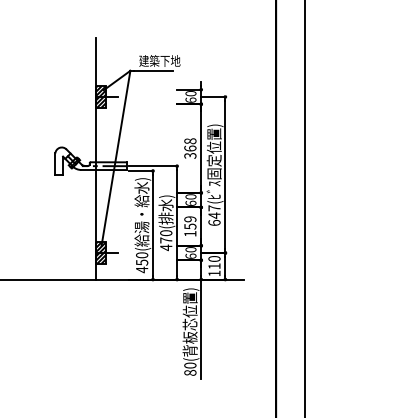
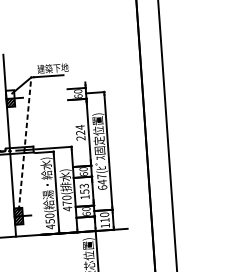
hatch: (100, 91) -> (9, 94), removed
text: (190, 148) -> (80, 132), 368 -> 224
line: (116, 158) -> (25, 144), solid -> dashed
text: (190, 219) -> (84, 186), 159 -> 153

